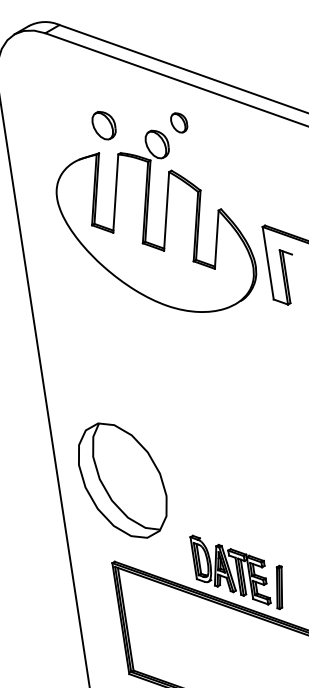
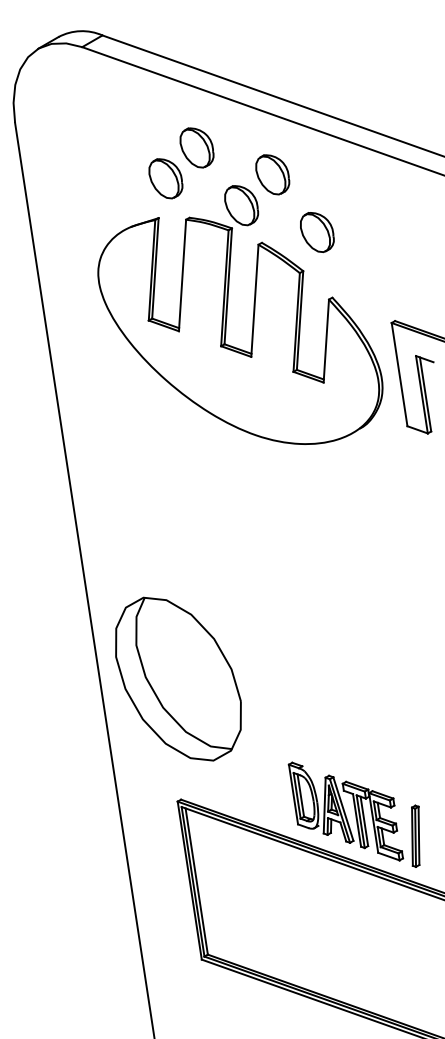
part: (125, 103) -> (196, 147), added
part: (178, 122) -> (272, 174), size x1.43
part: (210, 163) -> (317, 232), added
part: (122, 480) -> (178, 678), moved

